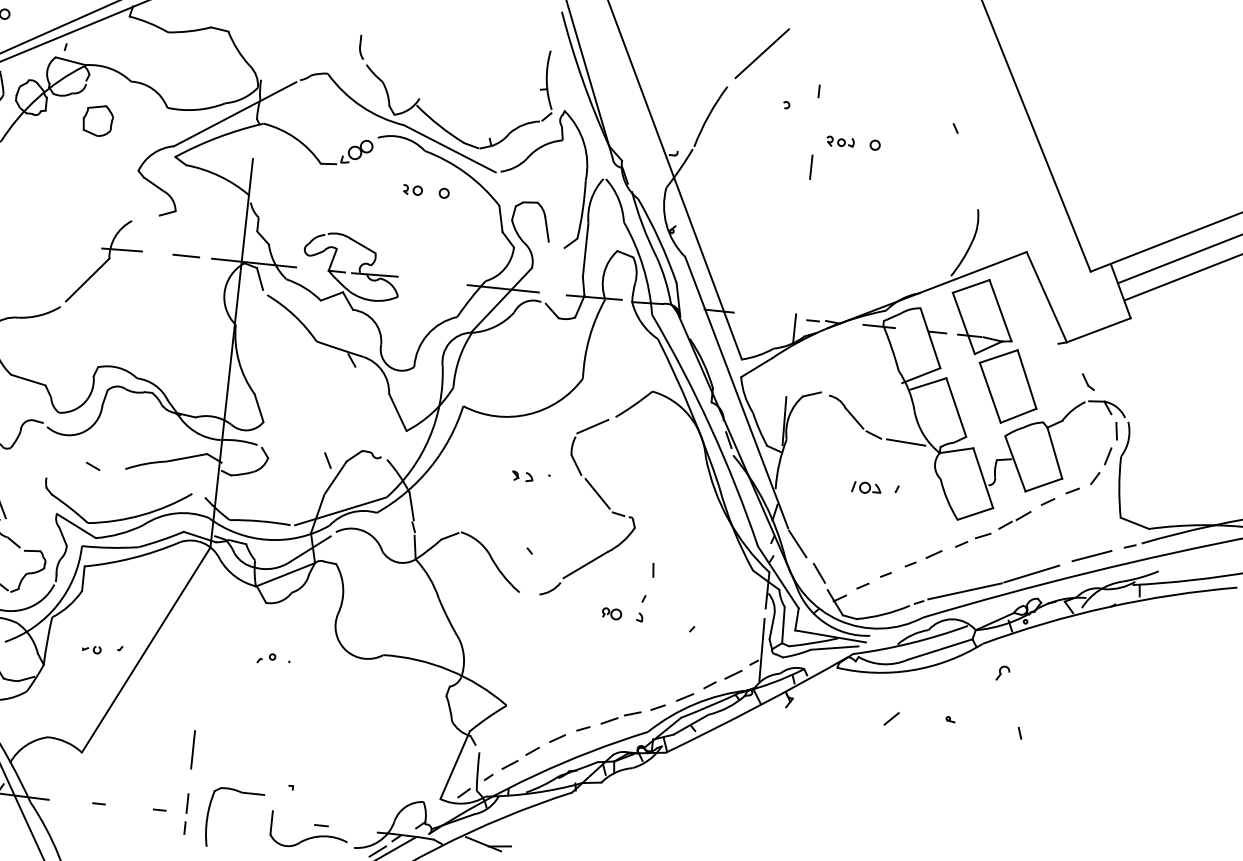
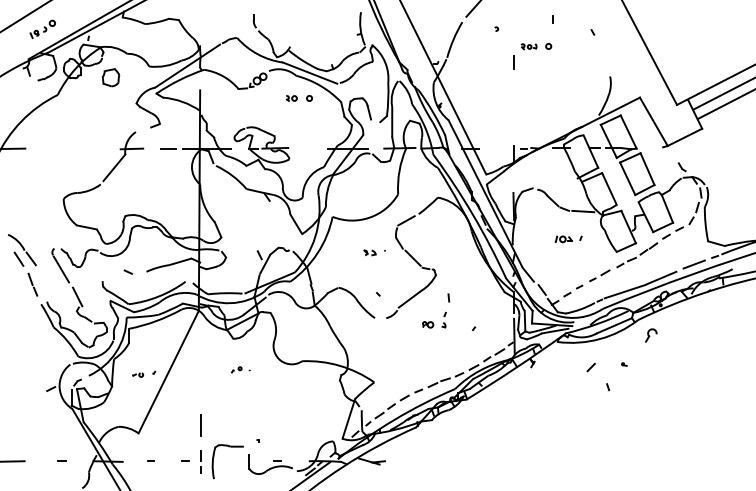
line: (818, 91) -> (552, 19), moved
part: (1001, 673) -> (650, 335), size x1.6
line: (1020, 733) -> (608, 387), moved

